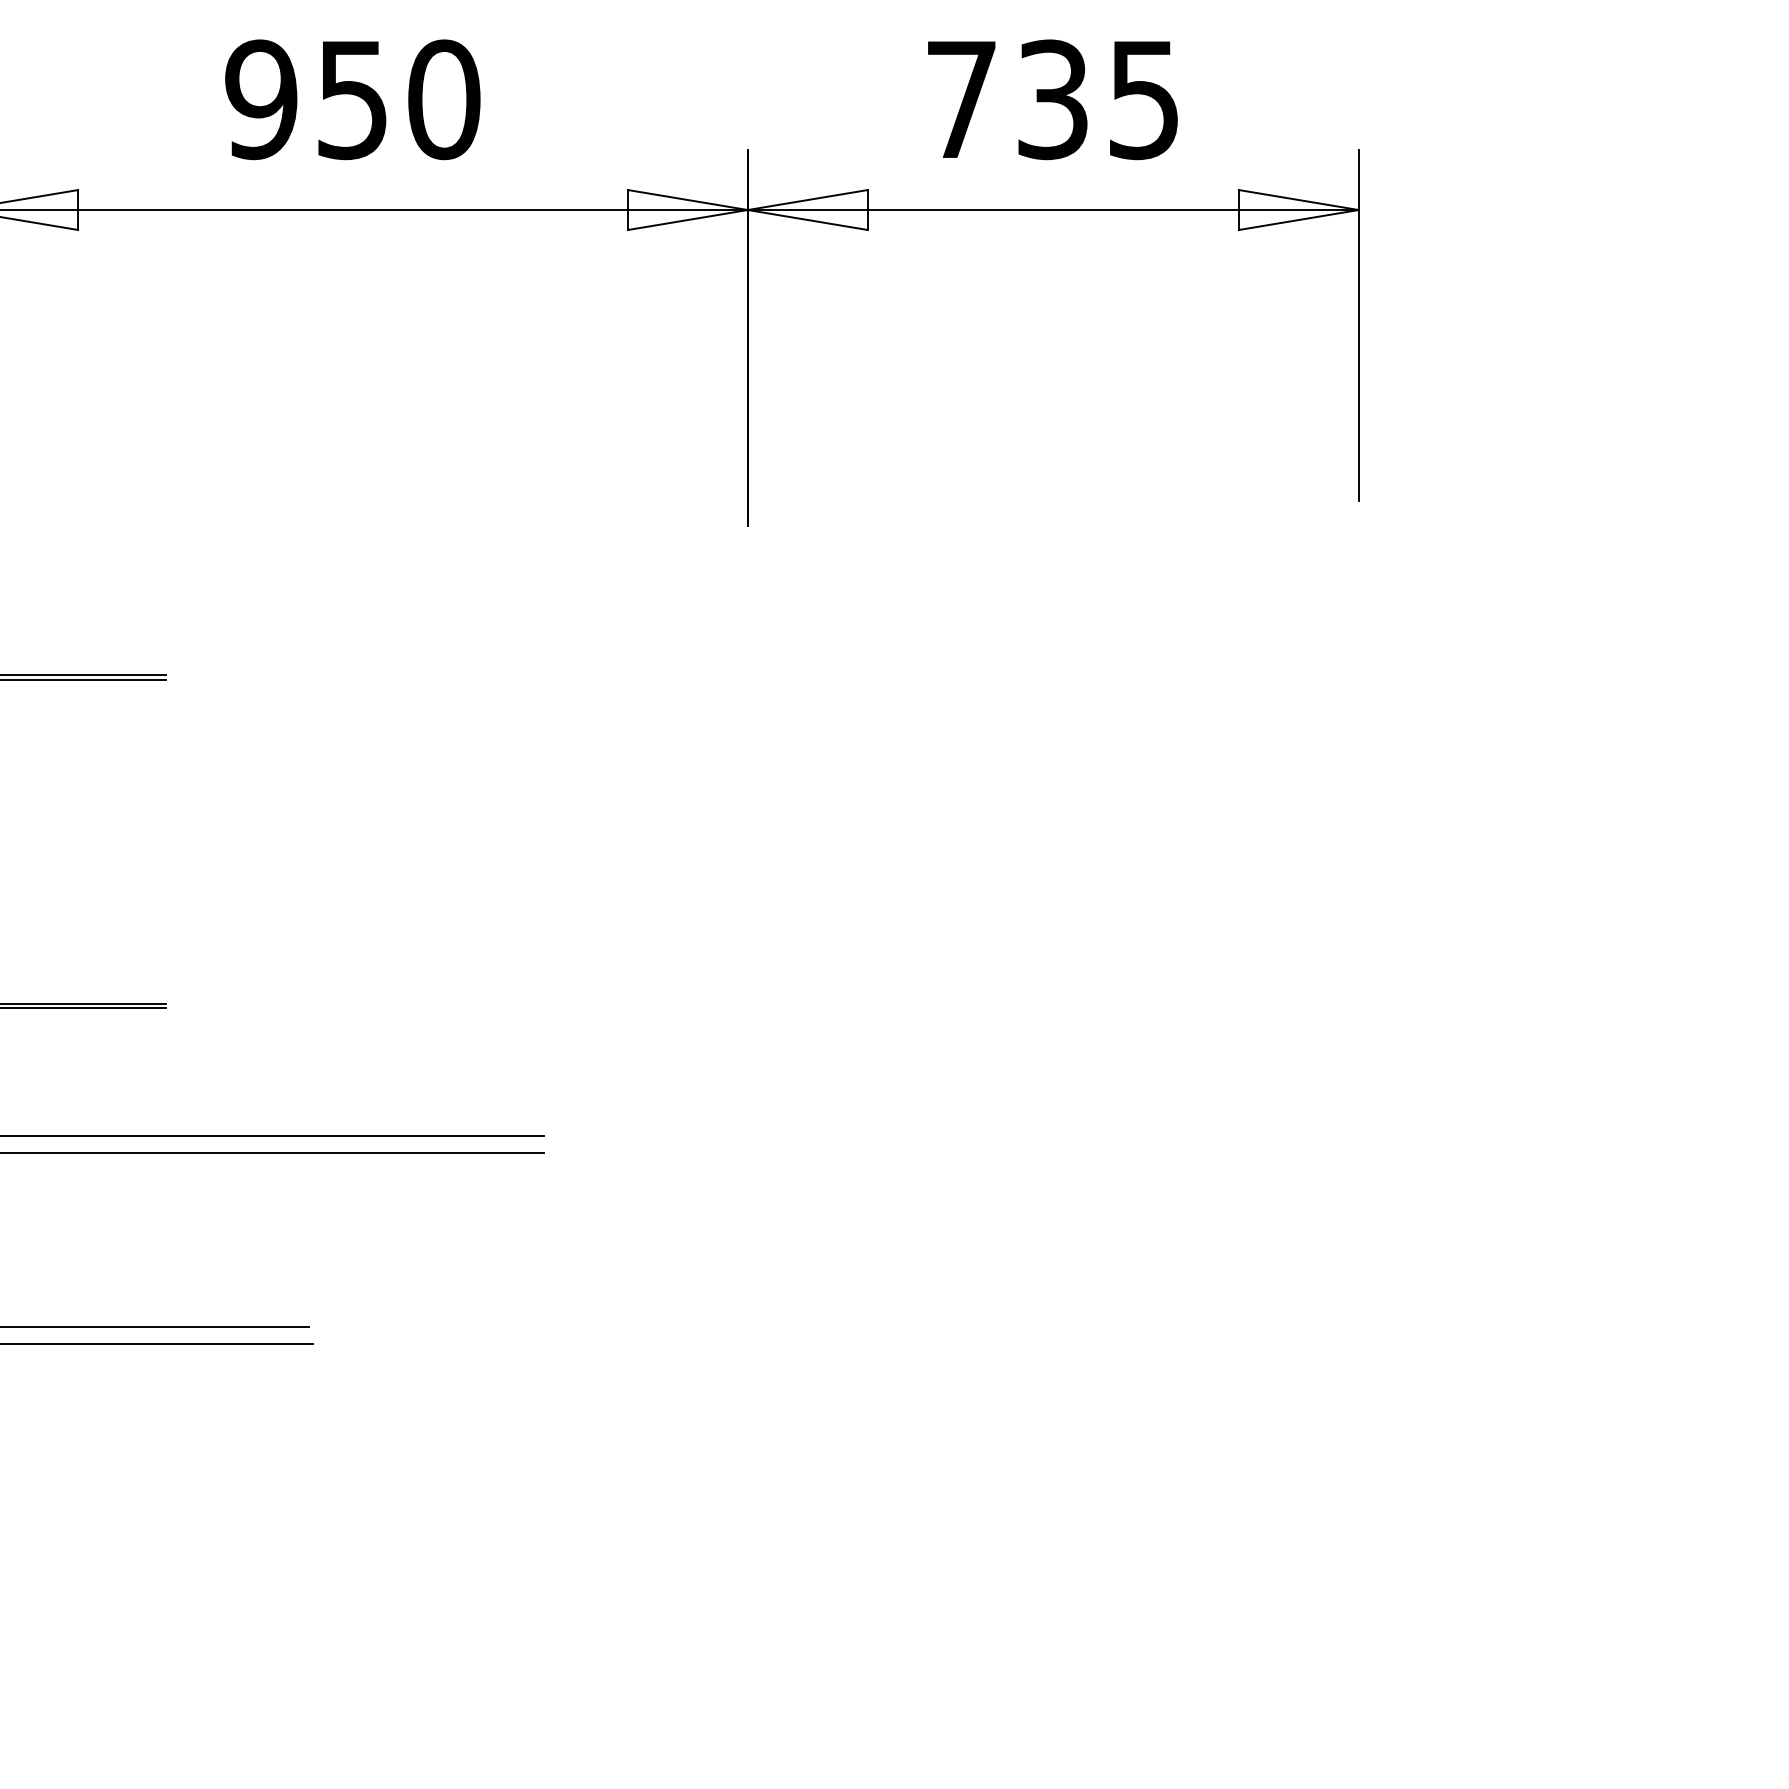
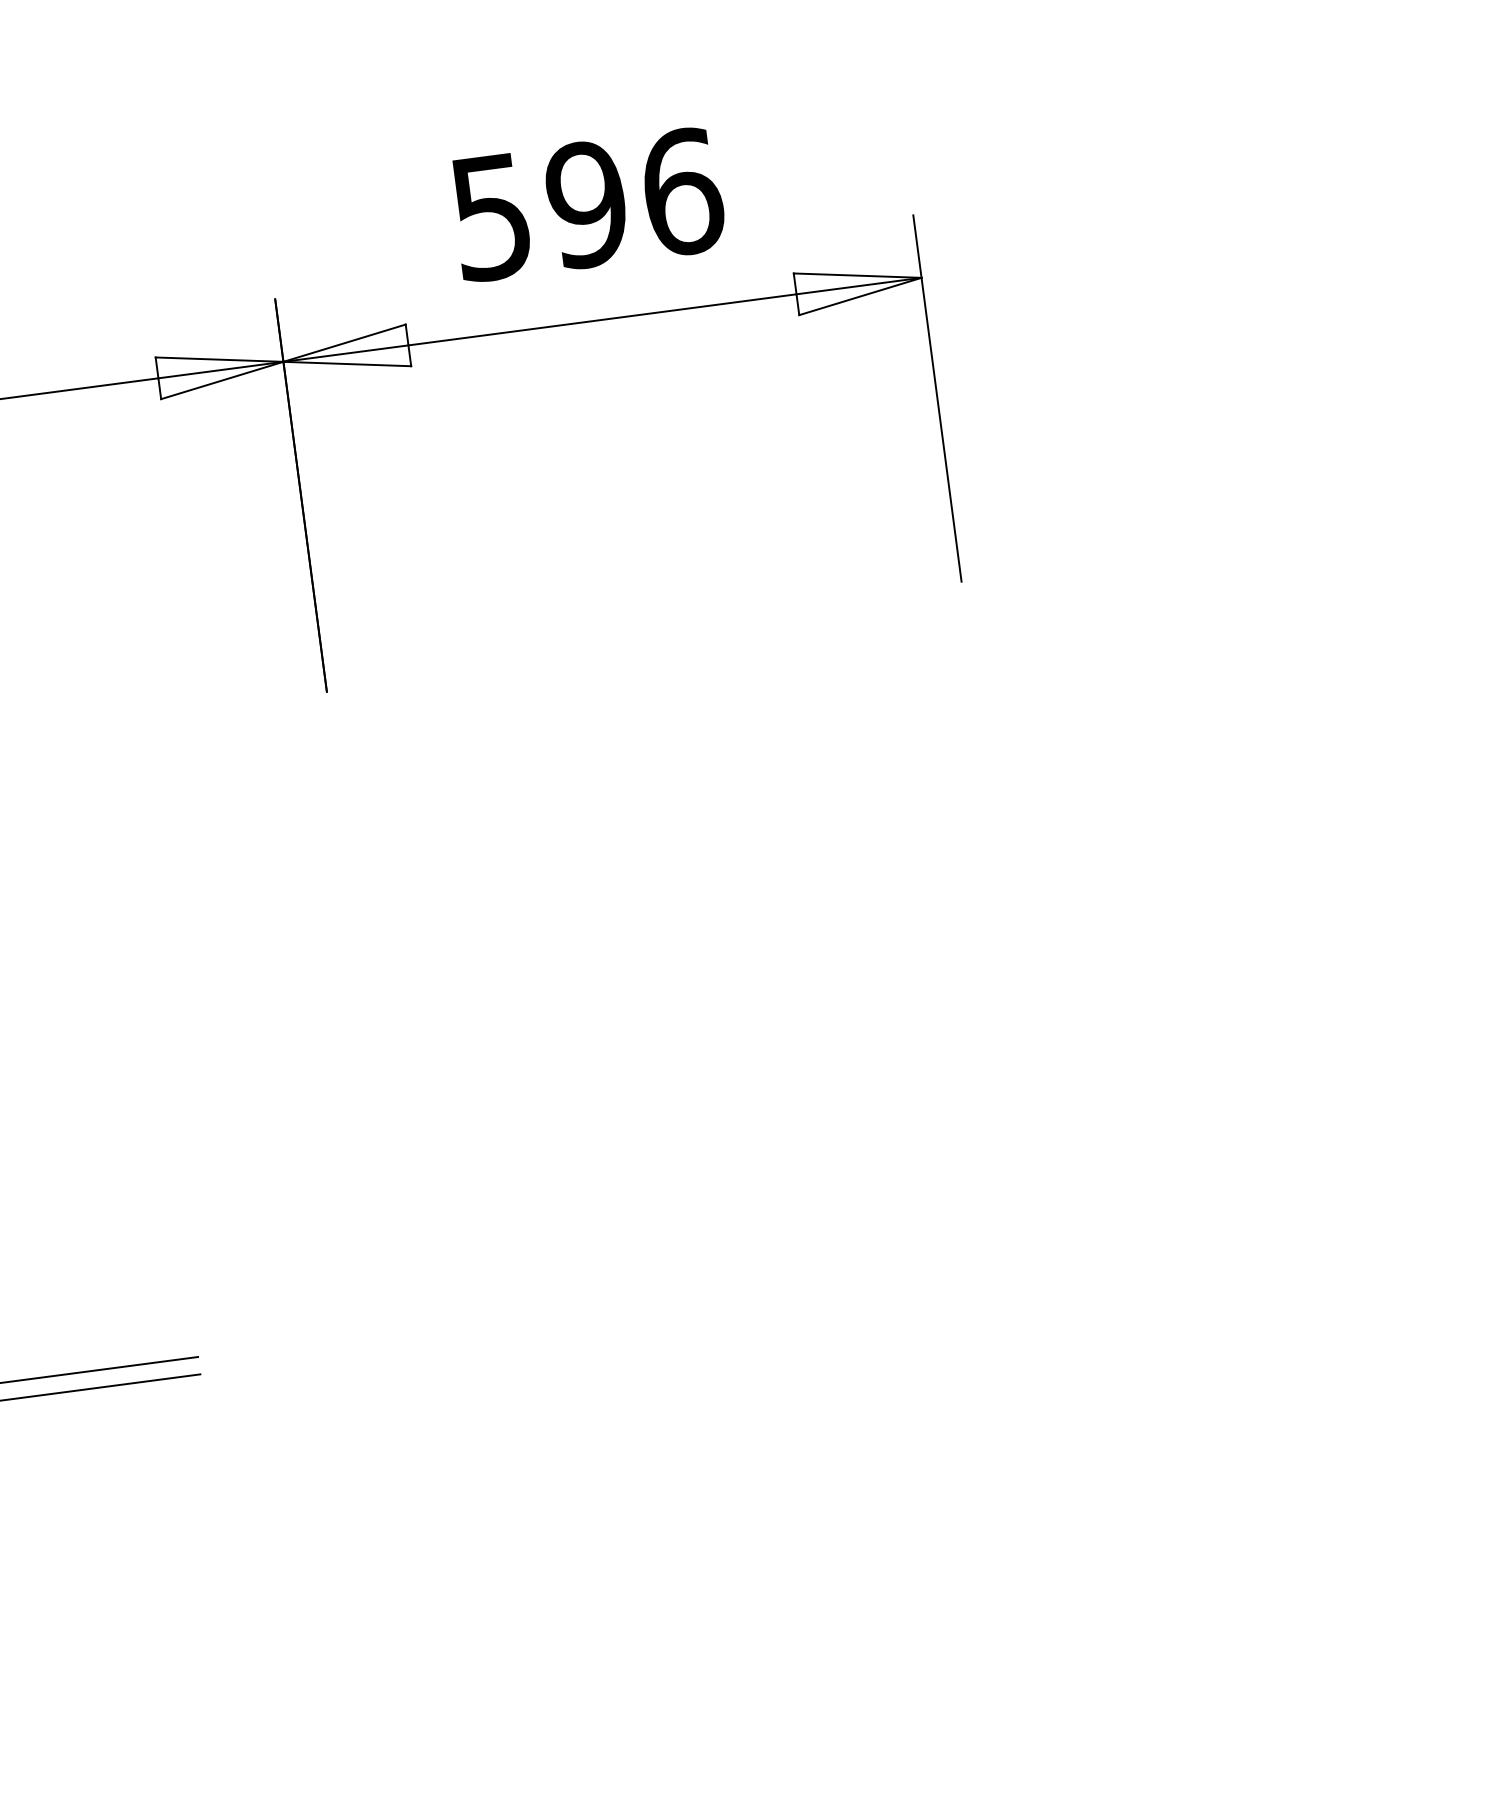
text: (1054, 99) -> (588, 204), 735 -> 596

